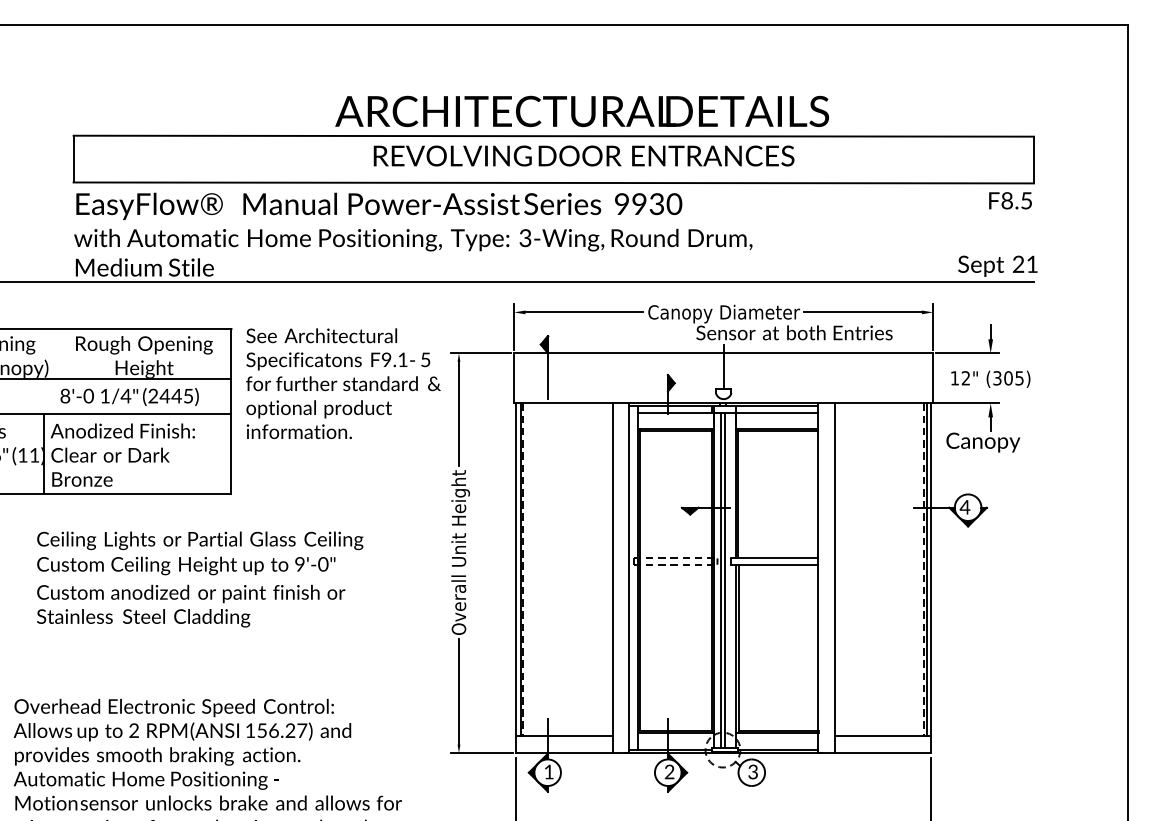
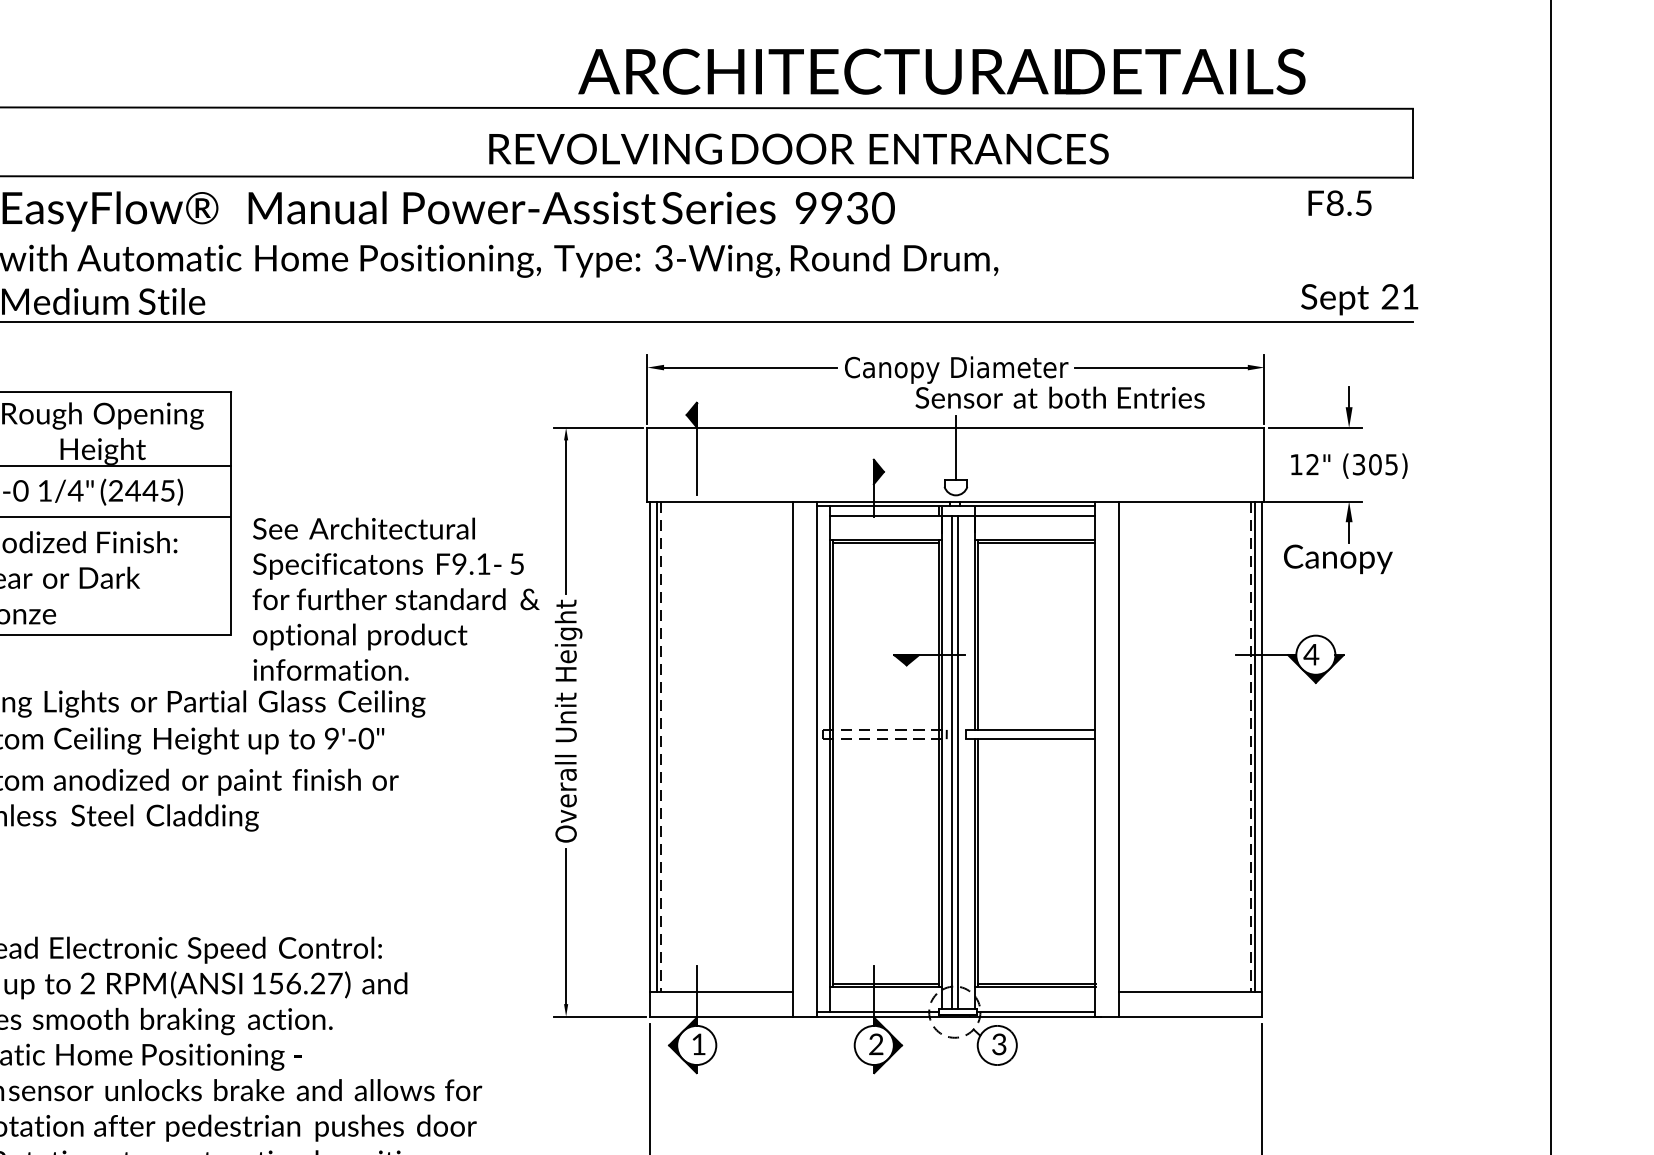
text: (581, 111) -> (940, 71), moved
text: (583, 155) -> (798, 148), moved
text: (1010, 200) -> (1339, 202), moved
text: (343, 383) -> (396, 598), moved

